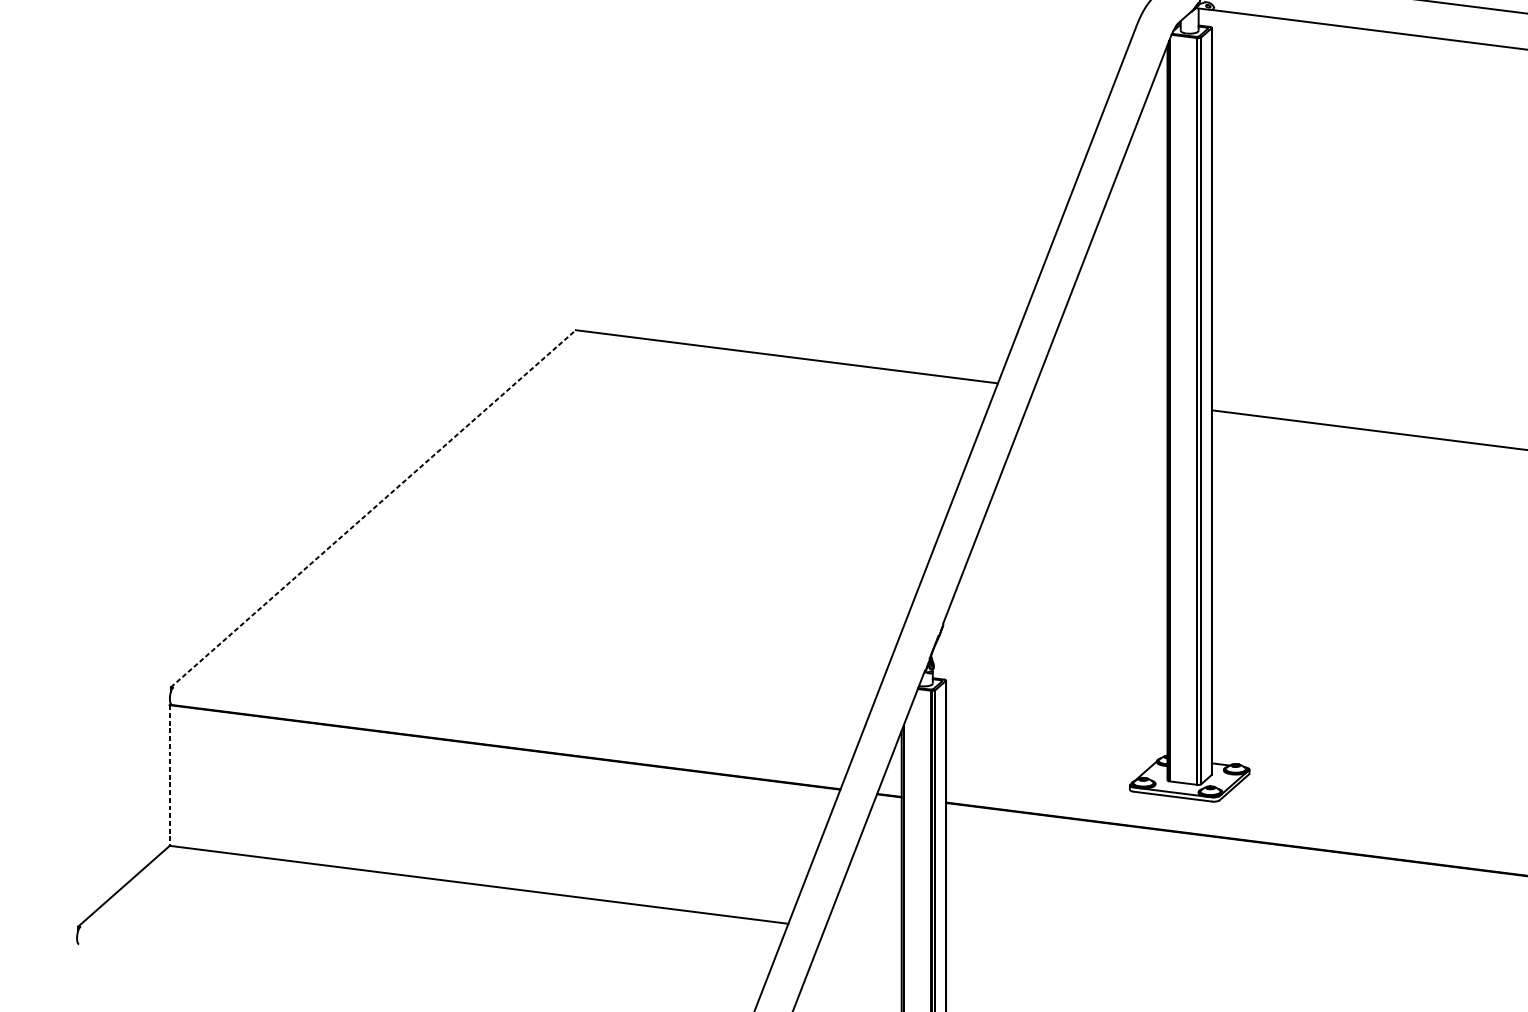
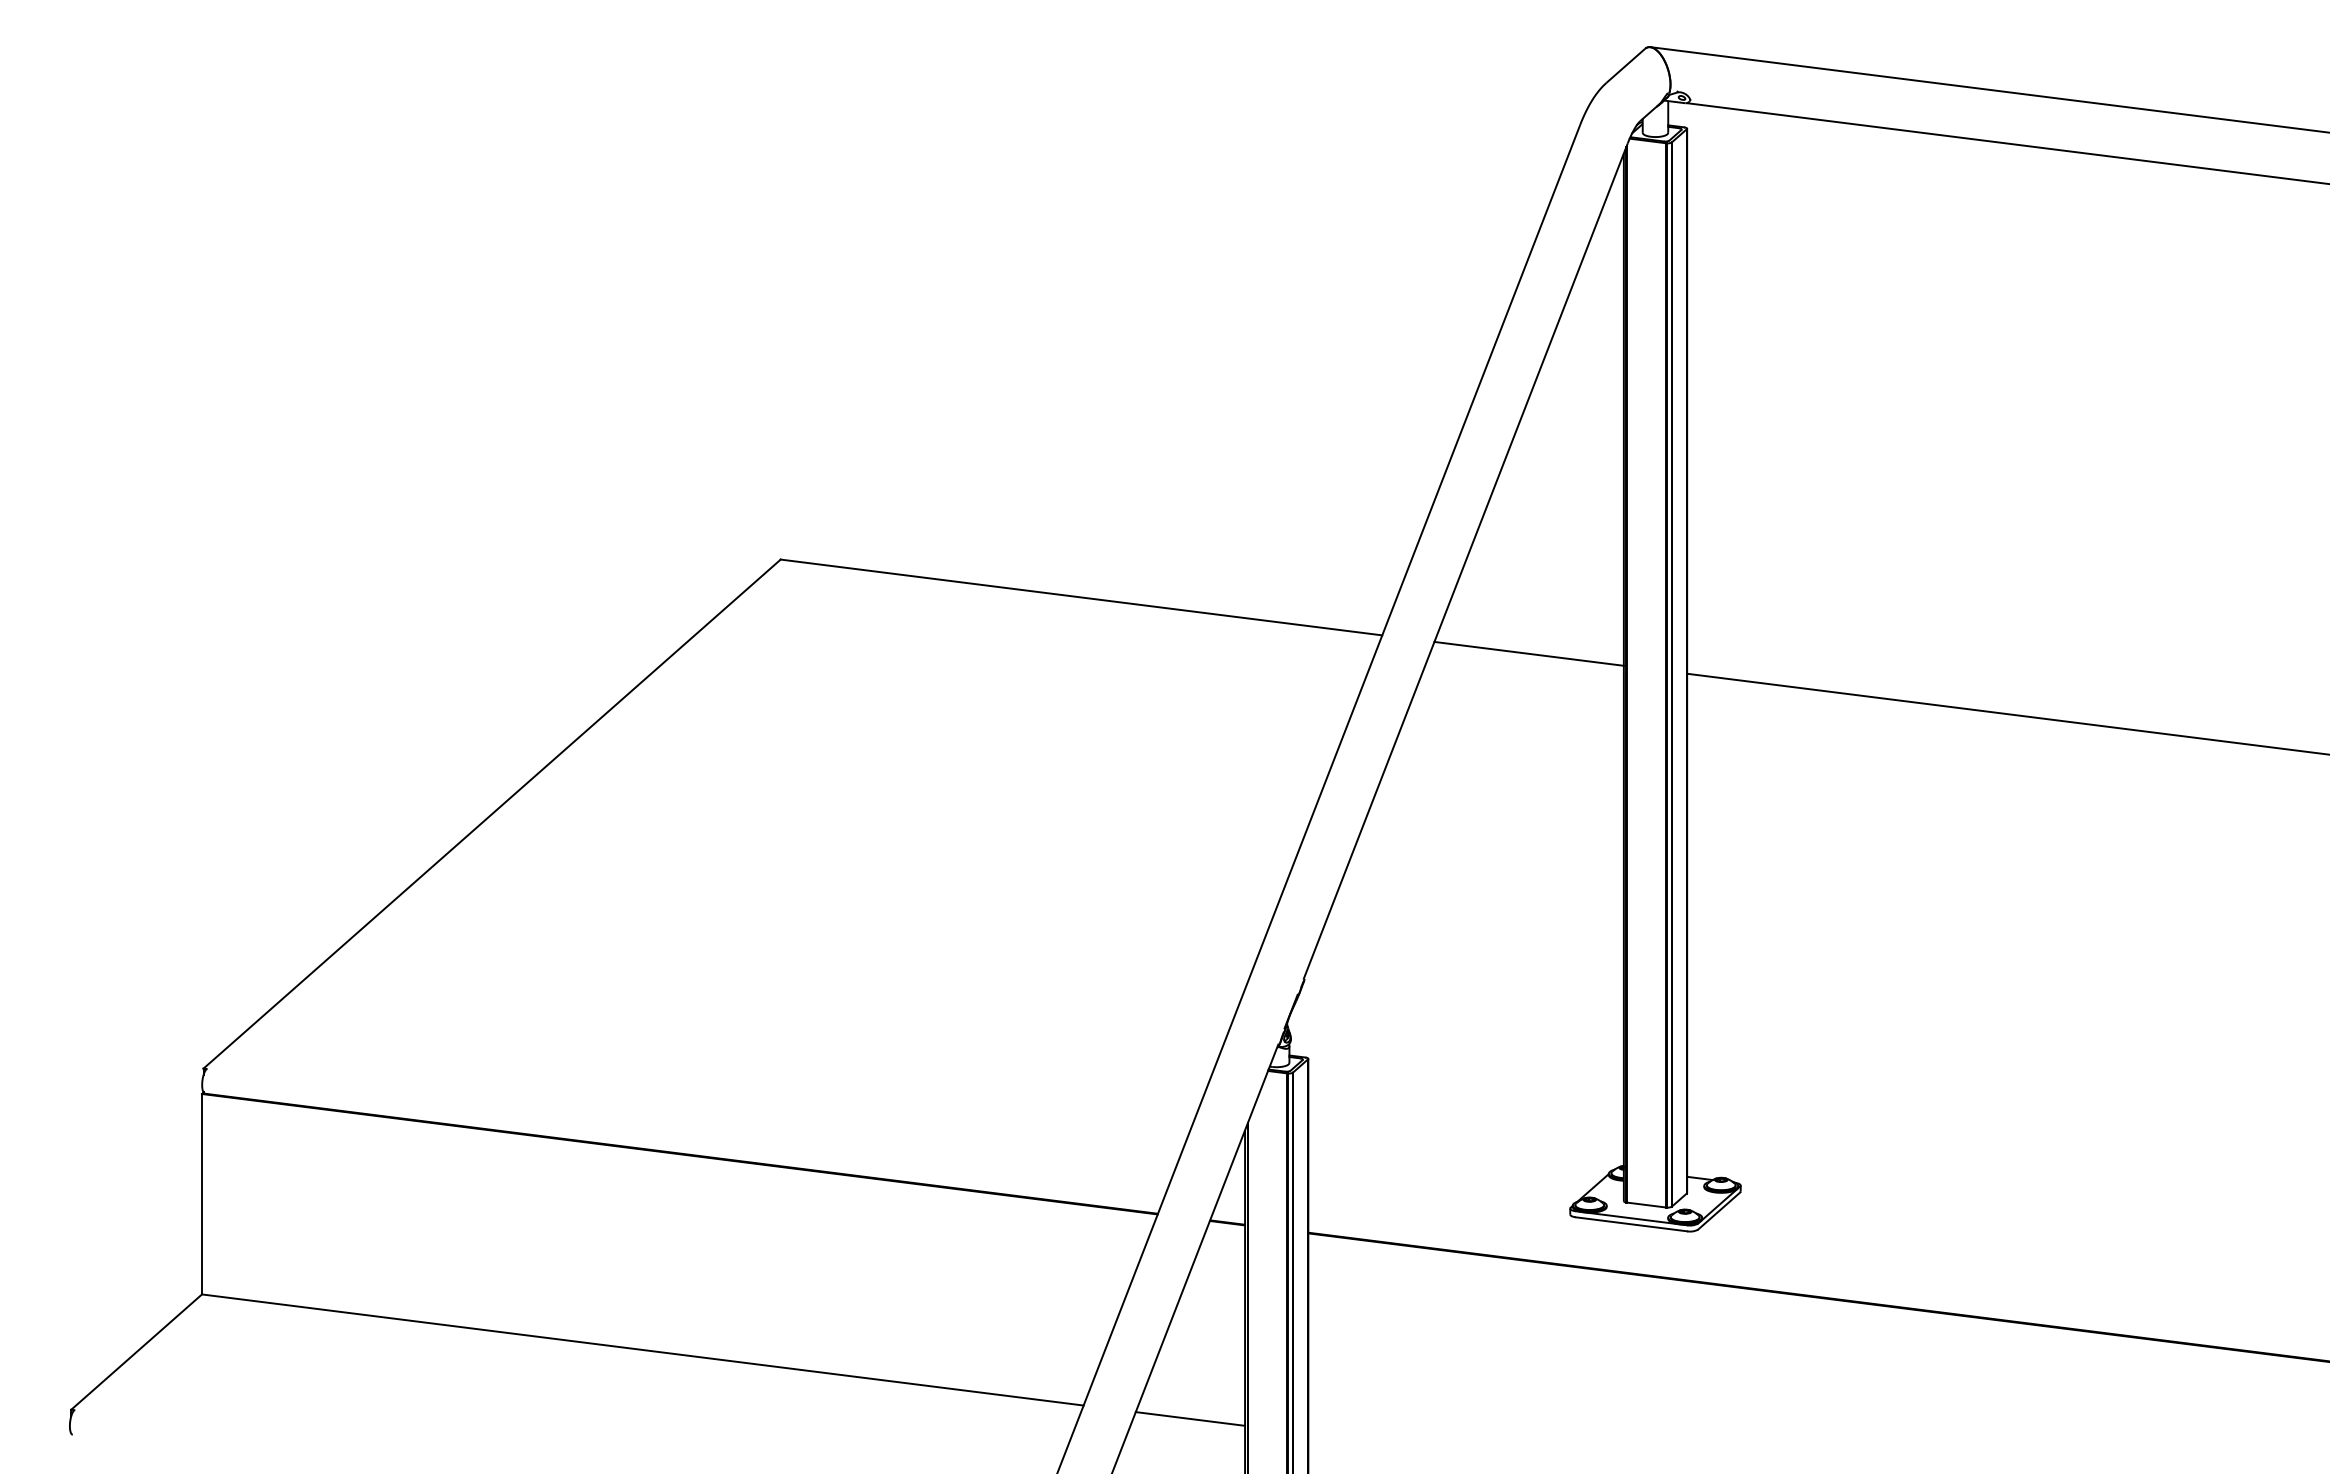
line: (1100, 396) -> (1528, 653), added
line: (373, 509) -> (492, 814), dashed -> solid
line: (170, 775) -> (202, 1194), dashed -> solid
line: (863, 932) -> (1190, 1418), added

